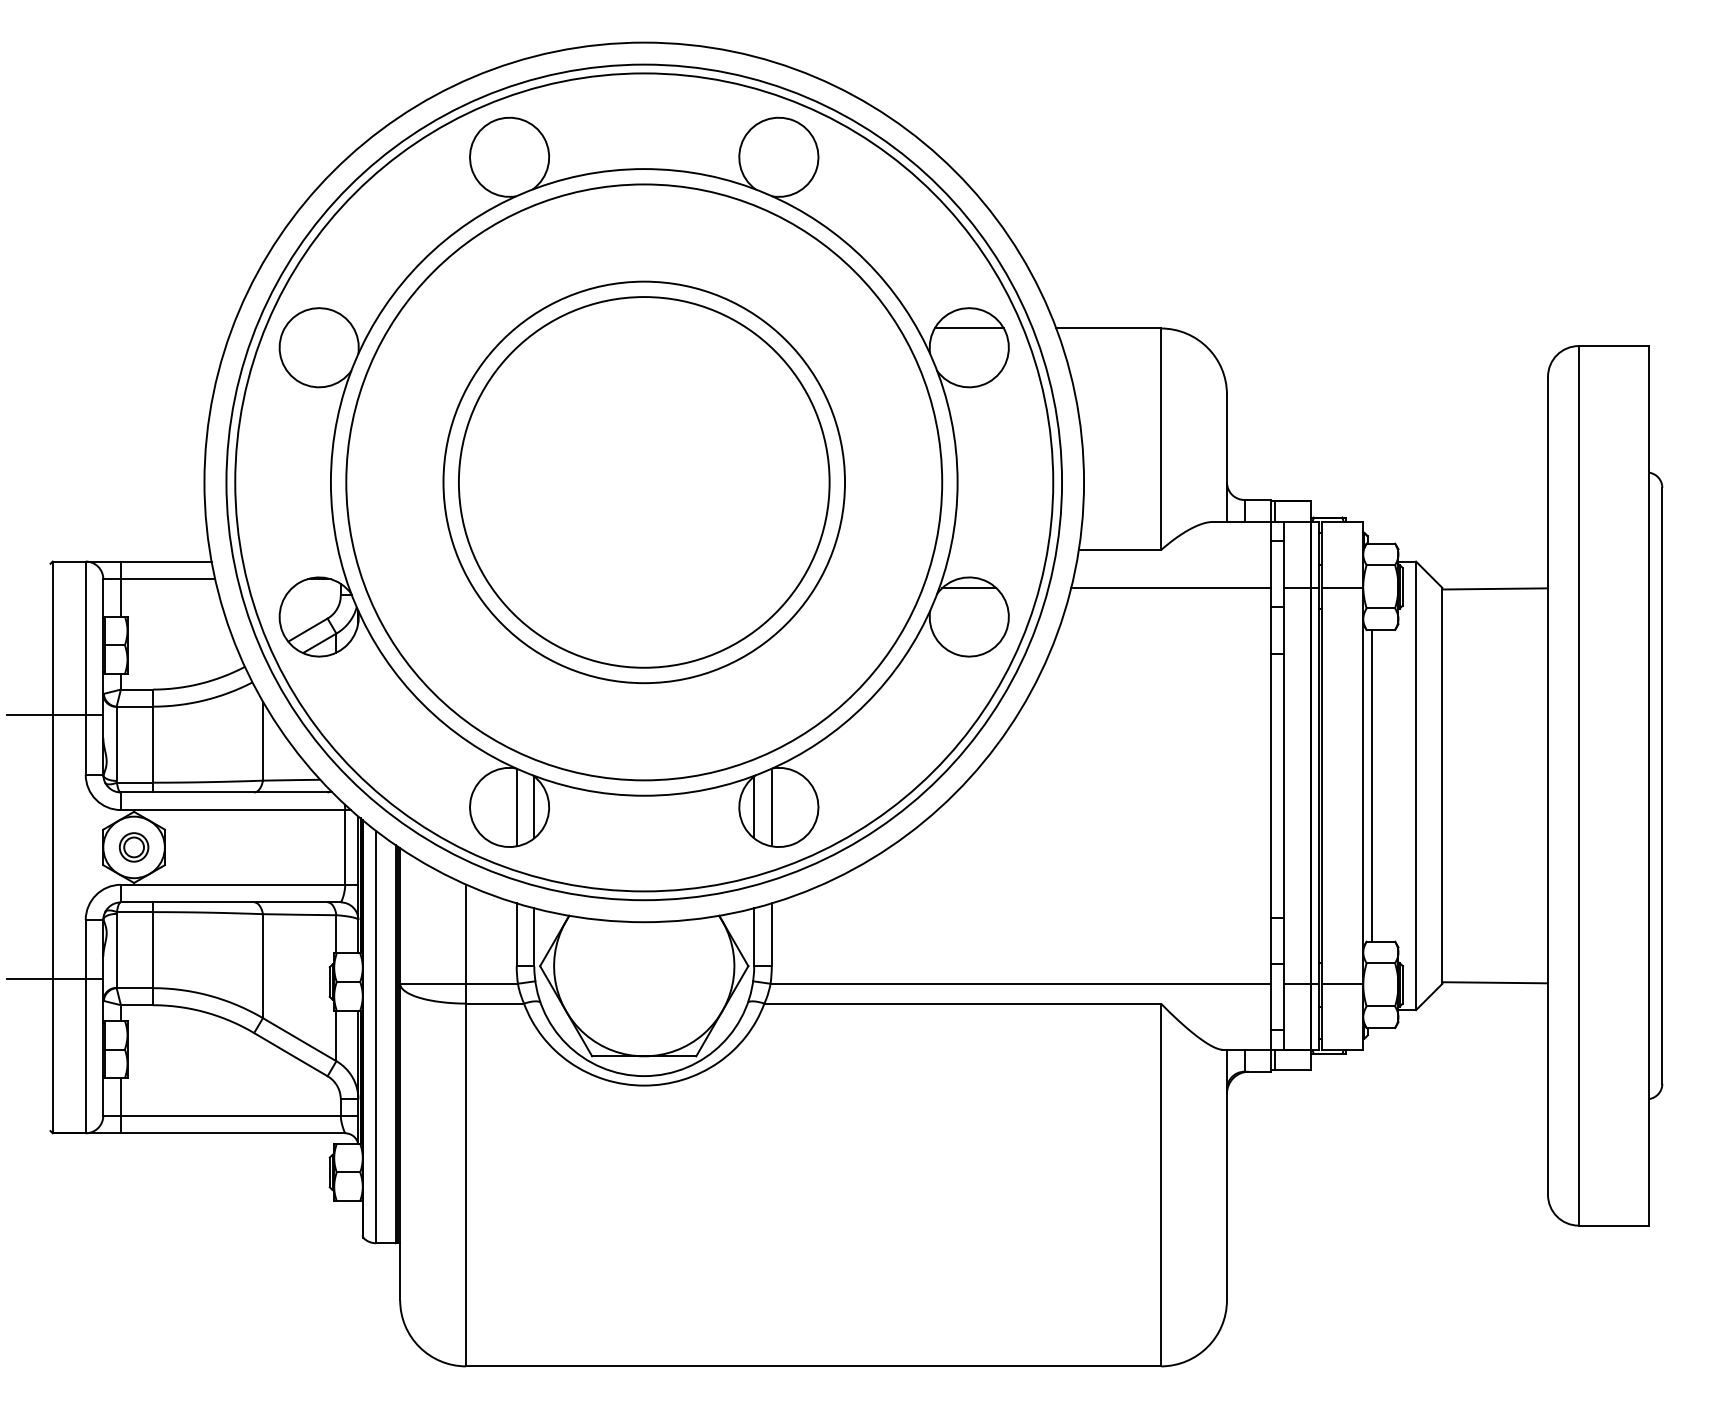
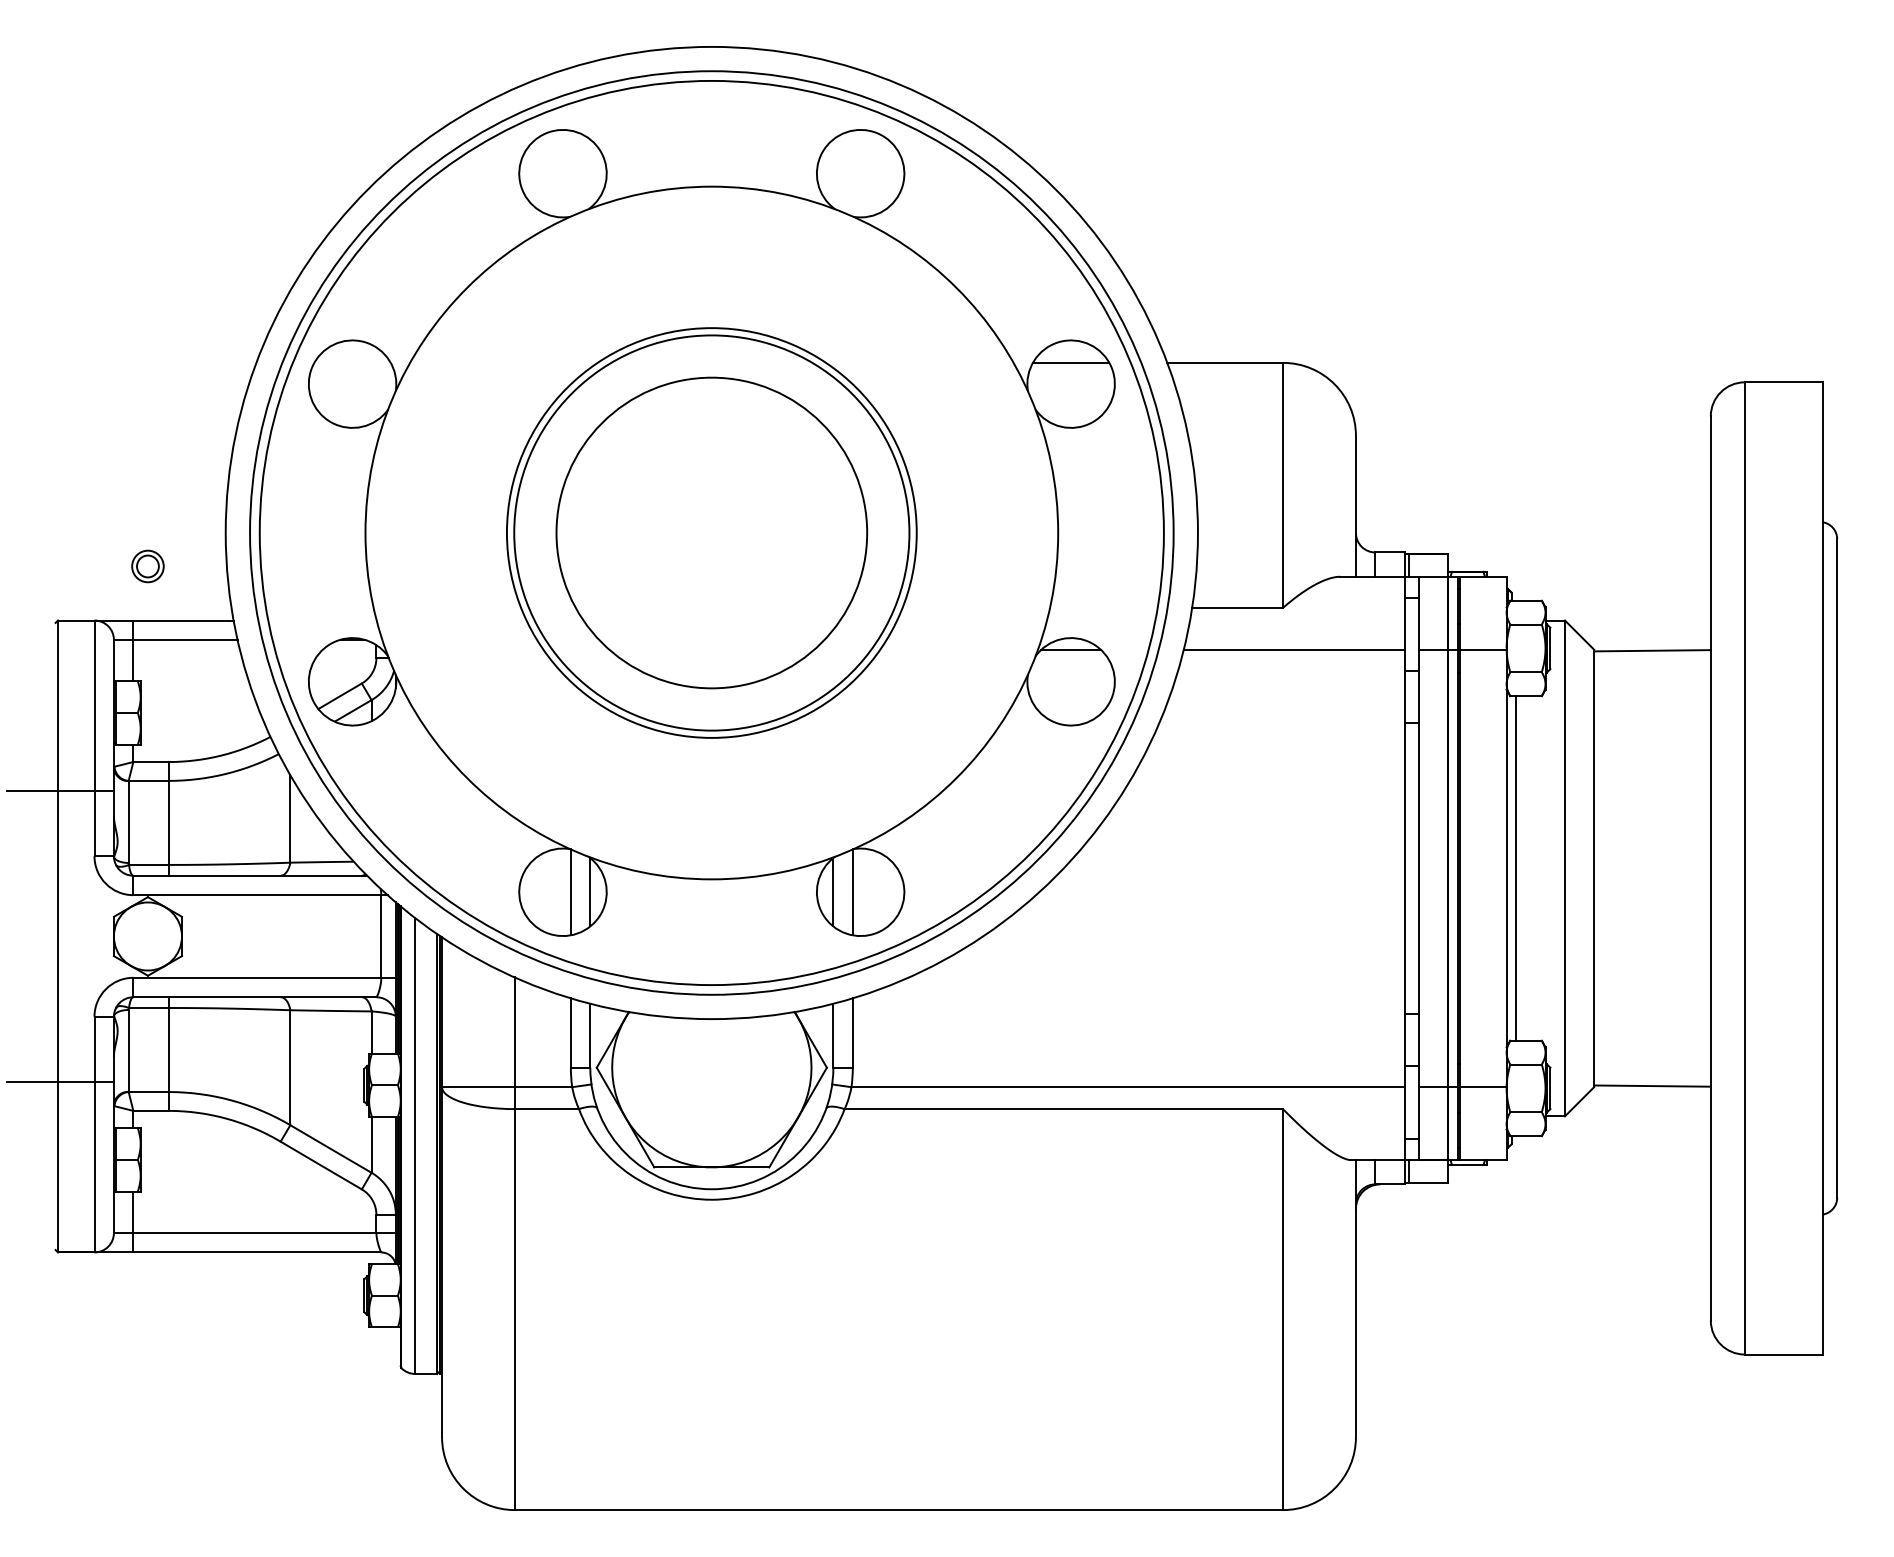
circle: (643, 481) -> (711, 532), size x0.6
circle: (643, 481) -> (711, 532), size x0.7
part: (133, 847) -> (147, 566), moved

